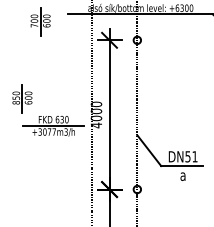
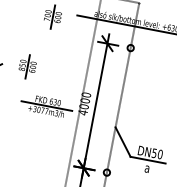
part: (22, 98) -> (27, 66), moved
text: (194, 156) -> (159, 154), DN51 -> DN50

